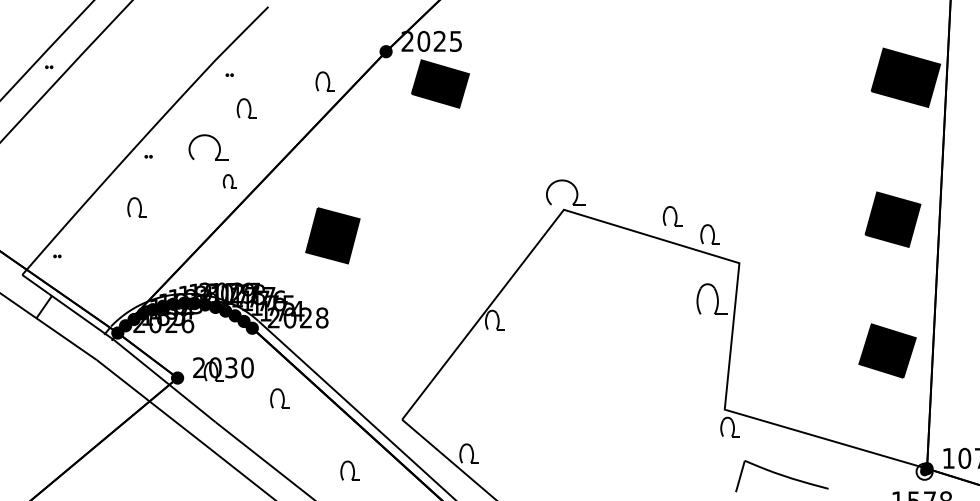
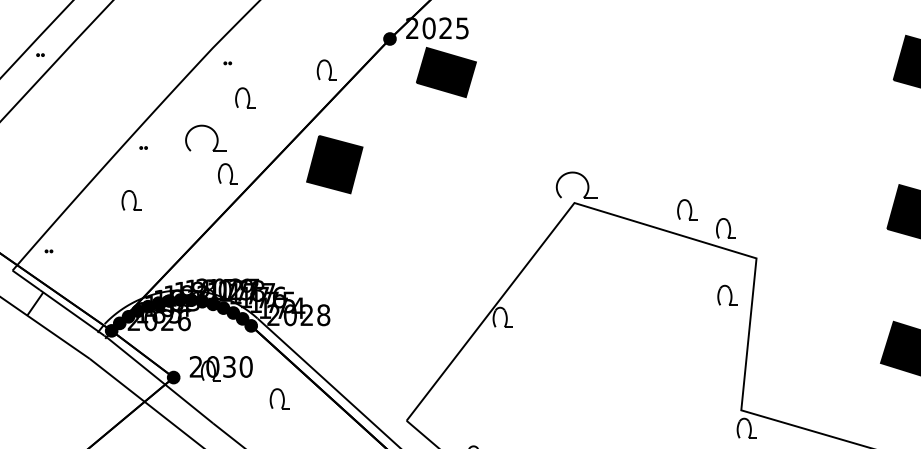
part: (229, 181) -> (227, 173), size x1.43
part: (332, 235) -> (334, 164), moved
part: (710, 298) -> (726, 295), size x0.62

